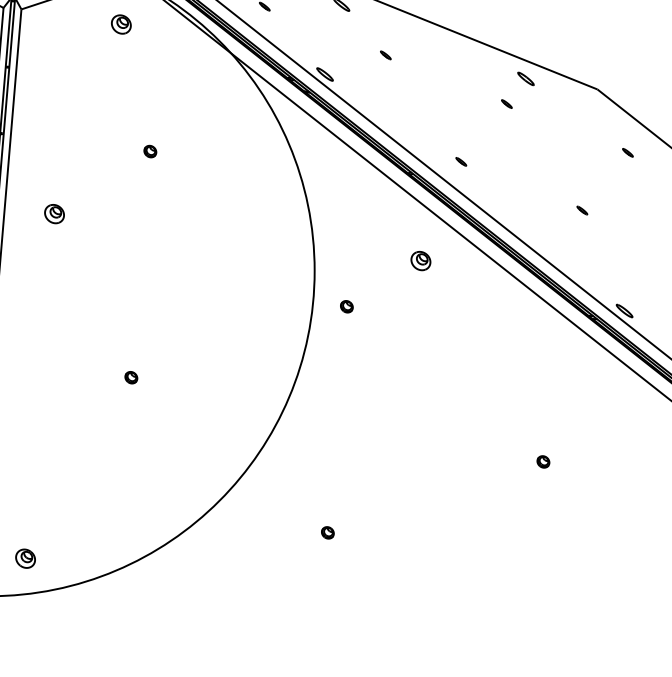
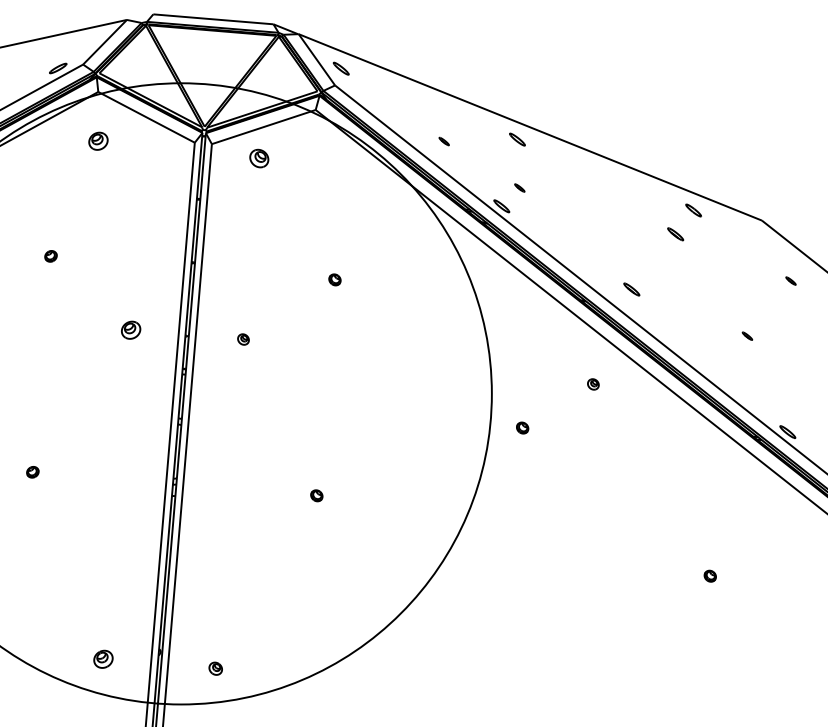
part: (121, 24) -> (259, 158), moved
part: (385, 54) -> (519, 187), moved
part: (505, 104) -> (674, 234), size x1.6
part: (460, 161) -> (631, 289), size x1.6
part: (54, 214) -> (243, 339), size x0.6
part: (421, 261) -> (593, 384), size x0.6
part: (327, 532) -> (504, 643), removed
part: (25, 558) -> (215, 668), size x0.7

